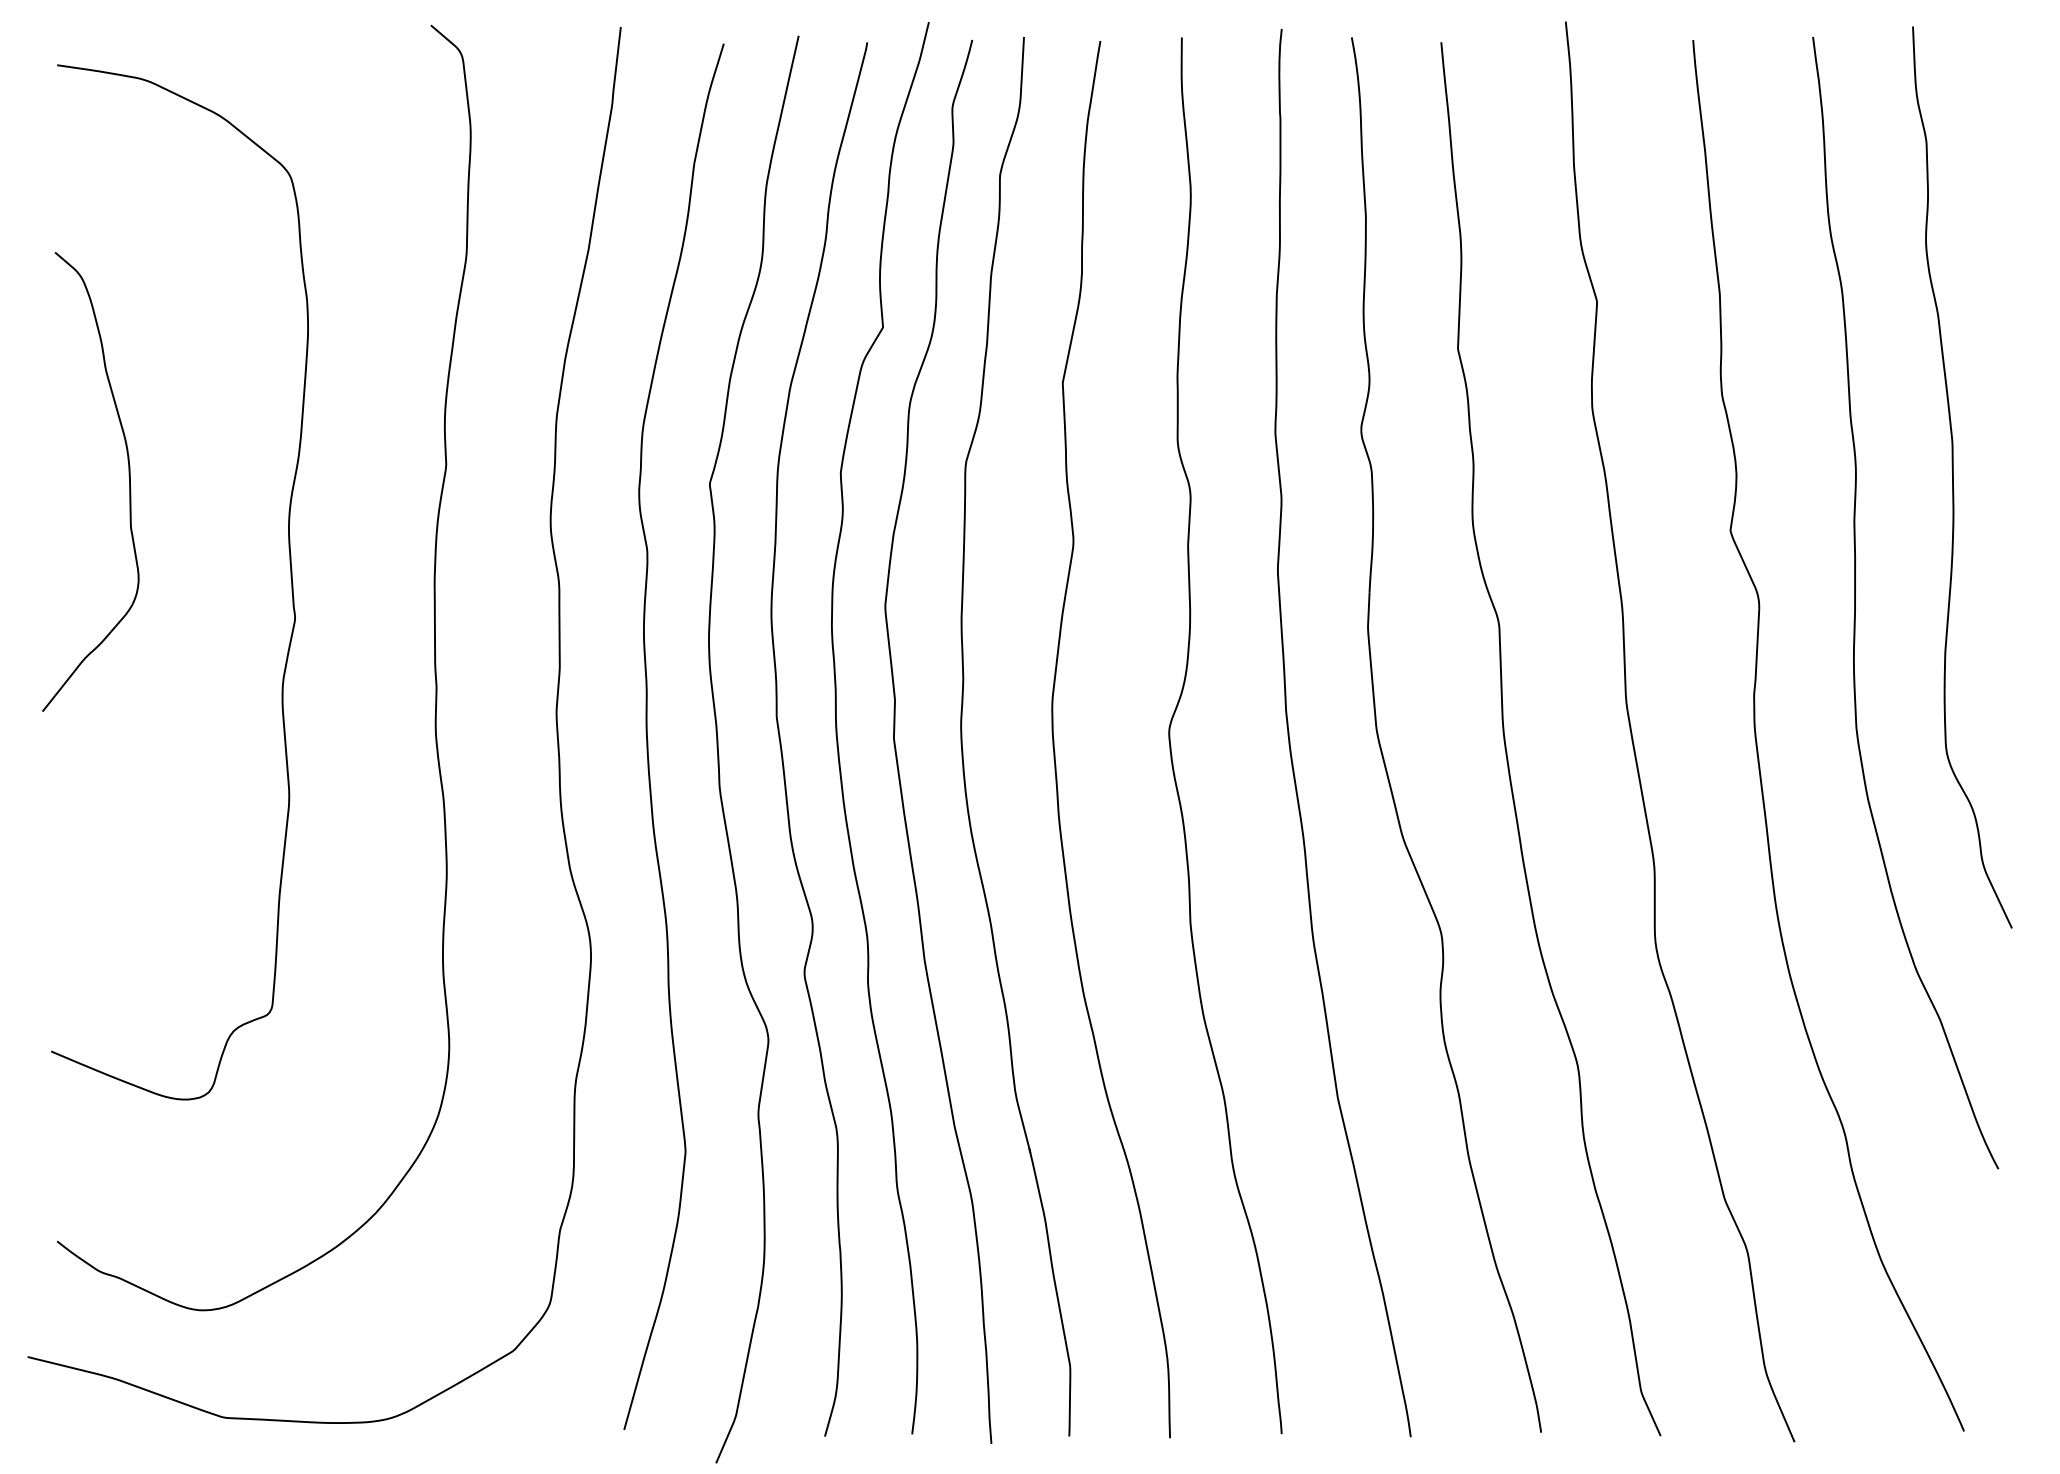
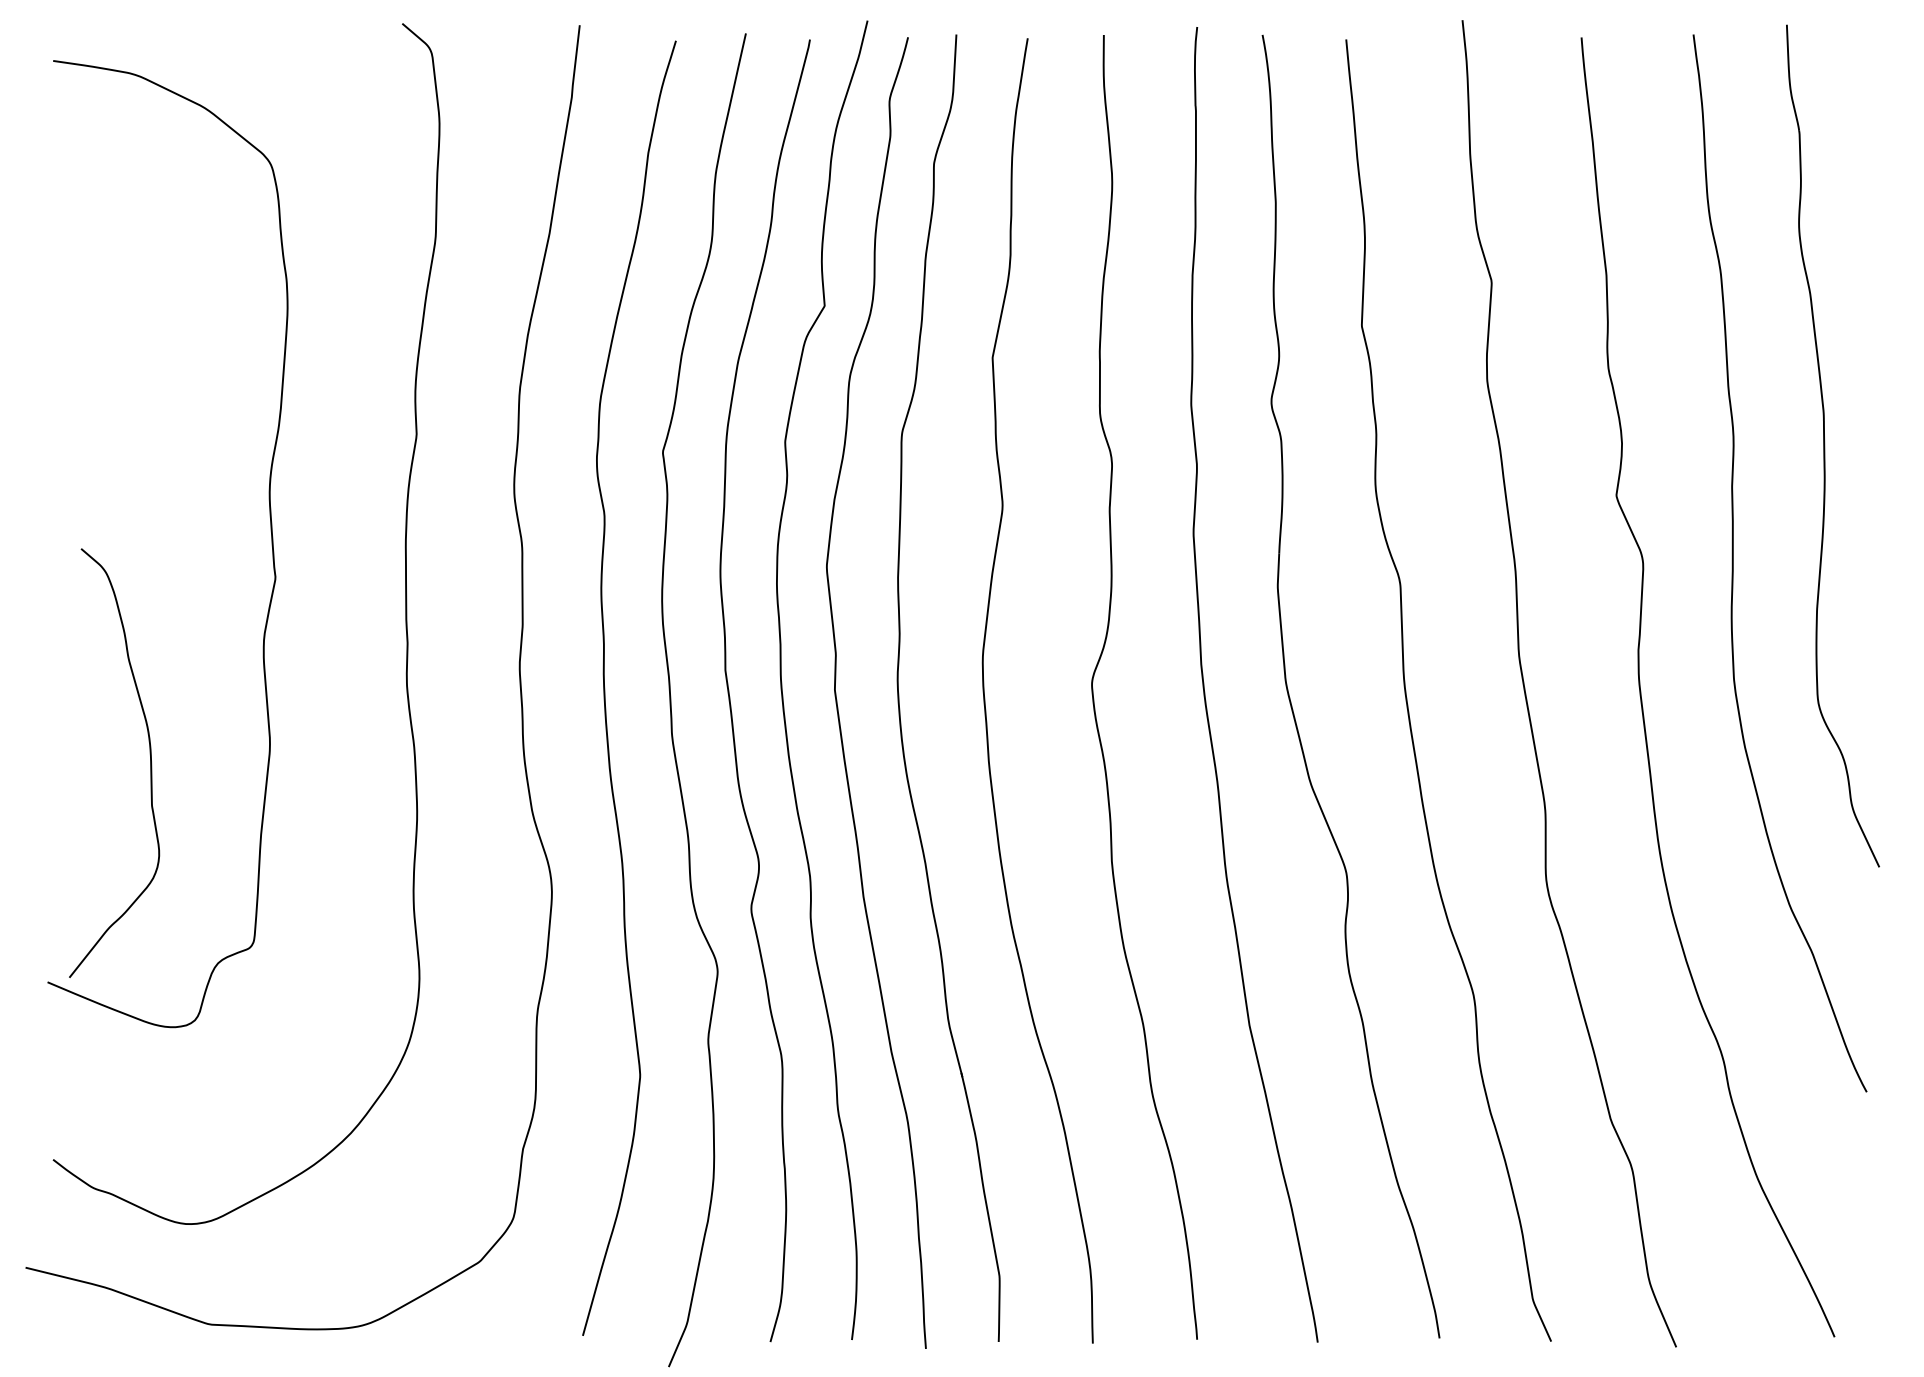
curve: (128, 475) -> (149, 757), moved

